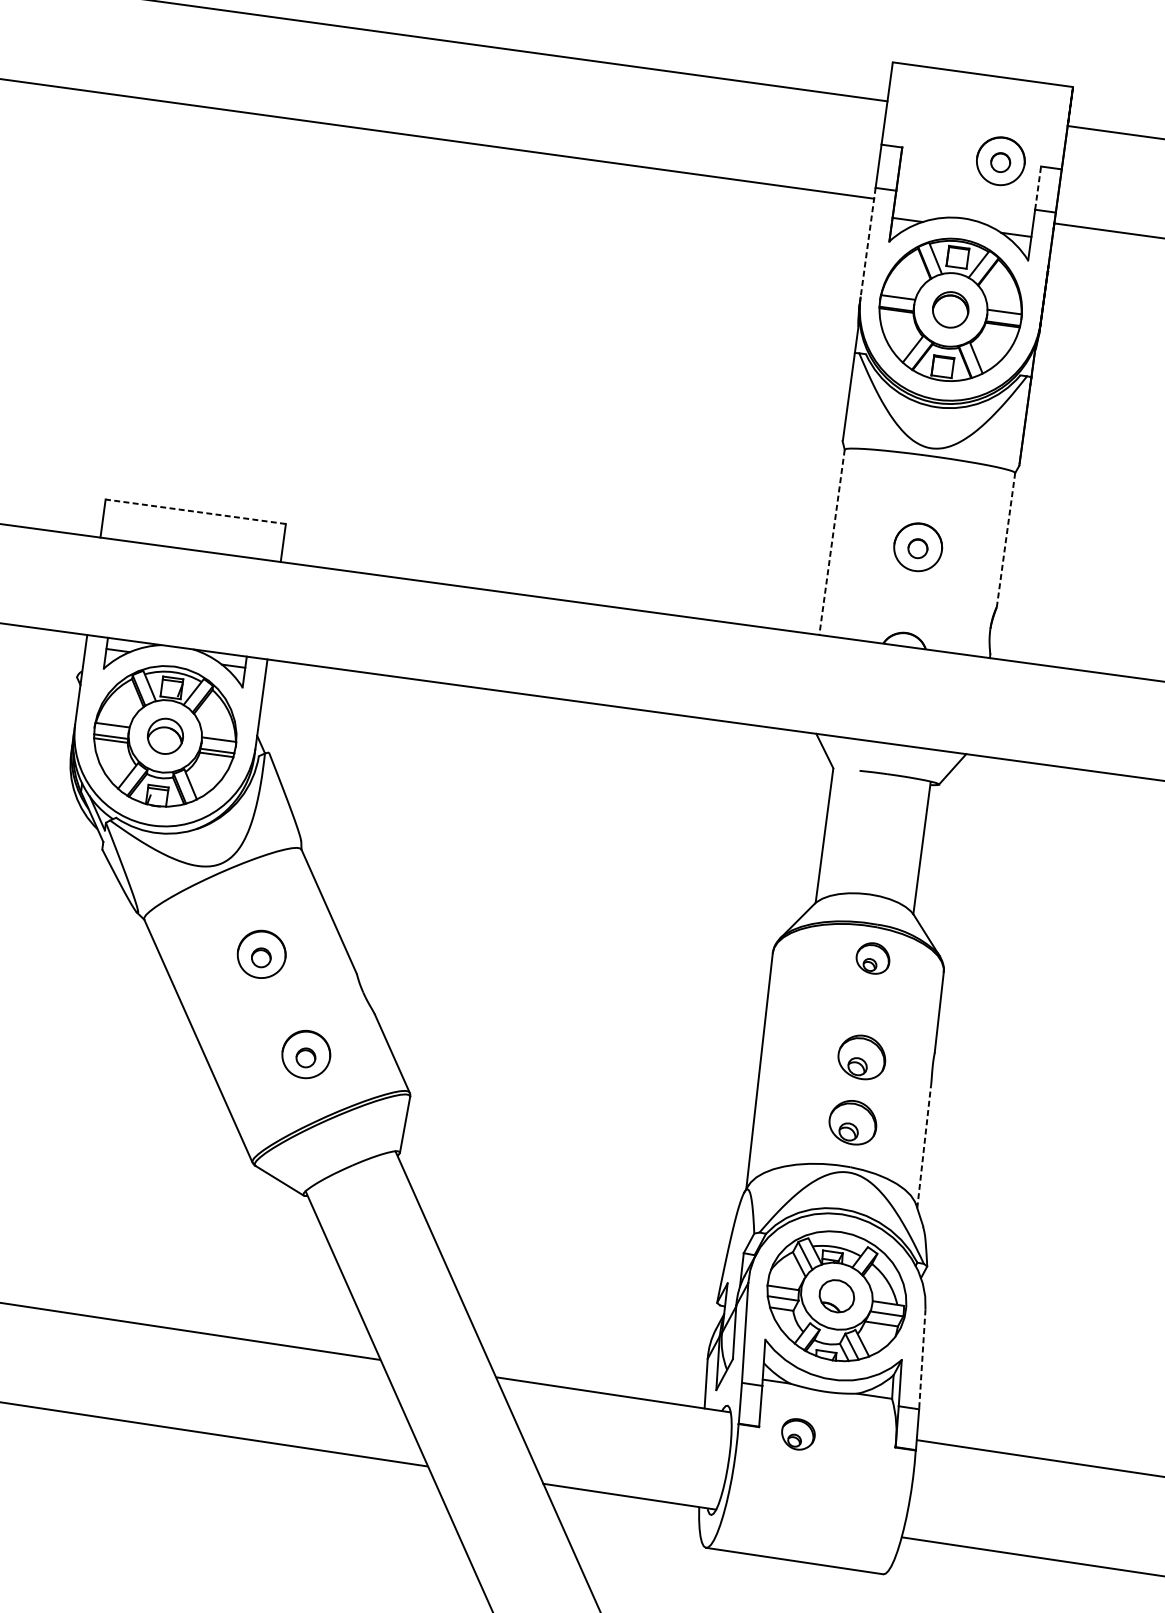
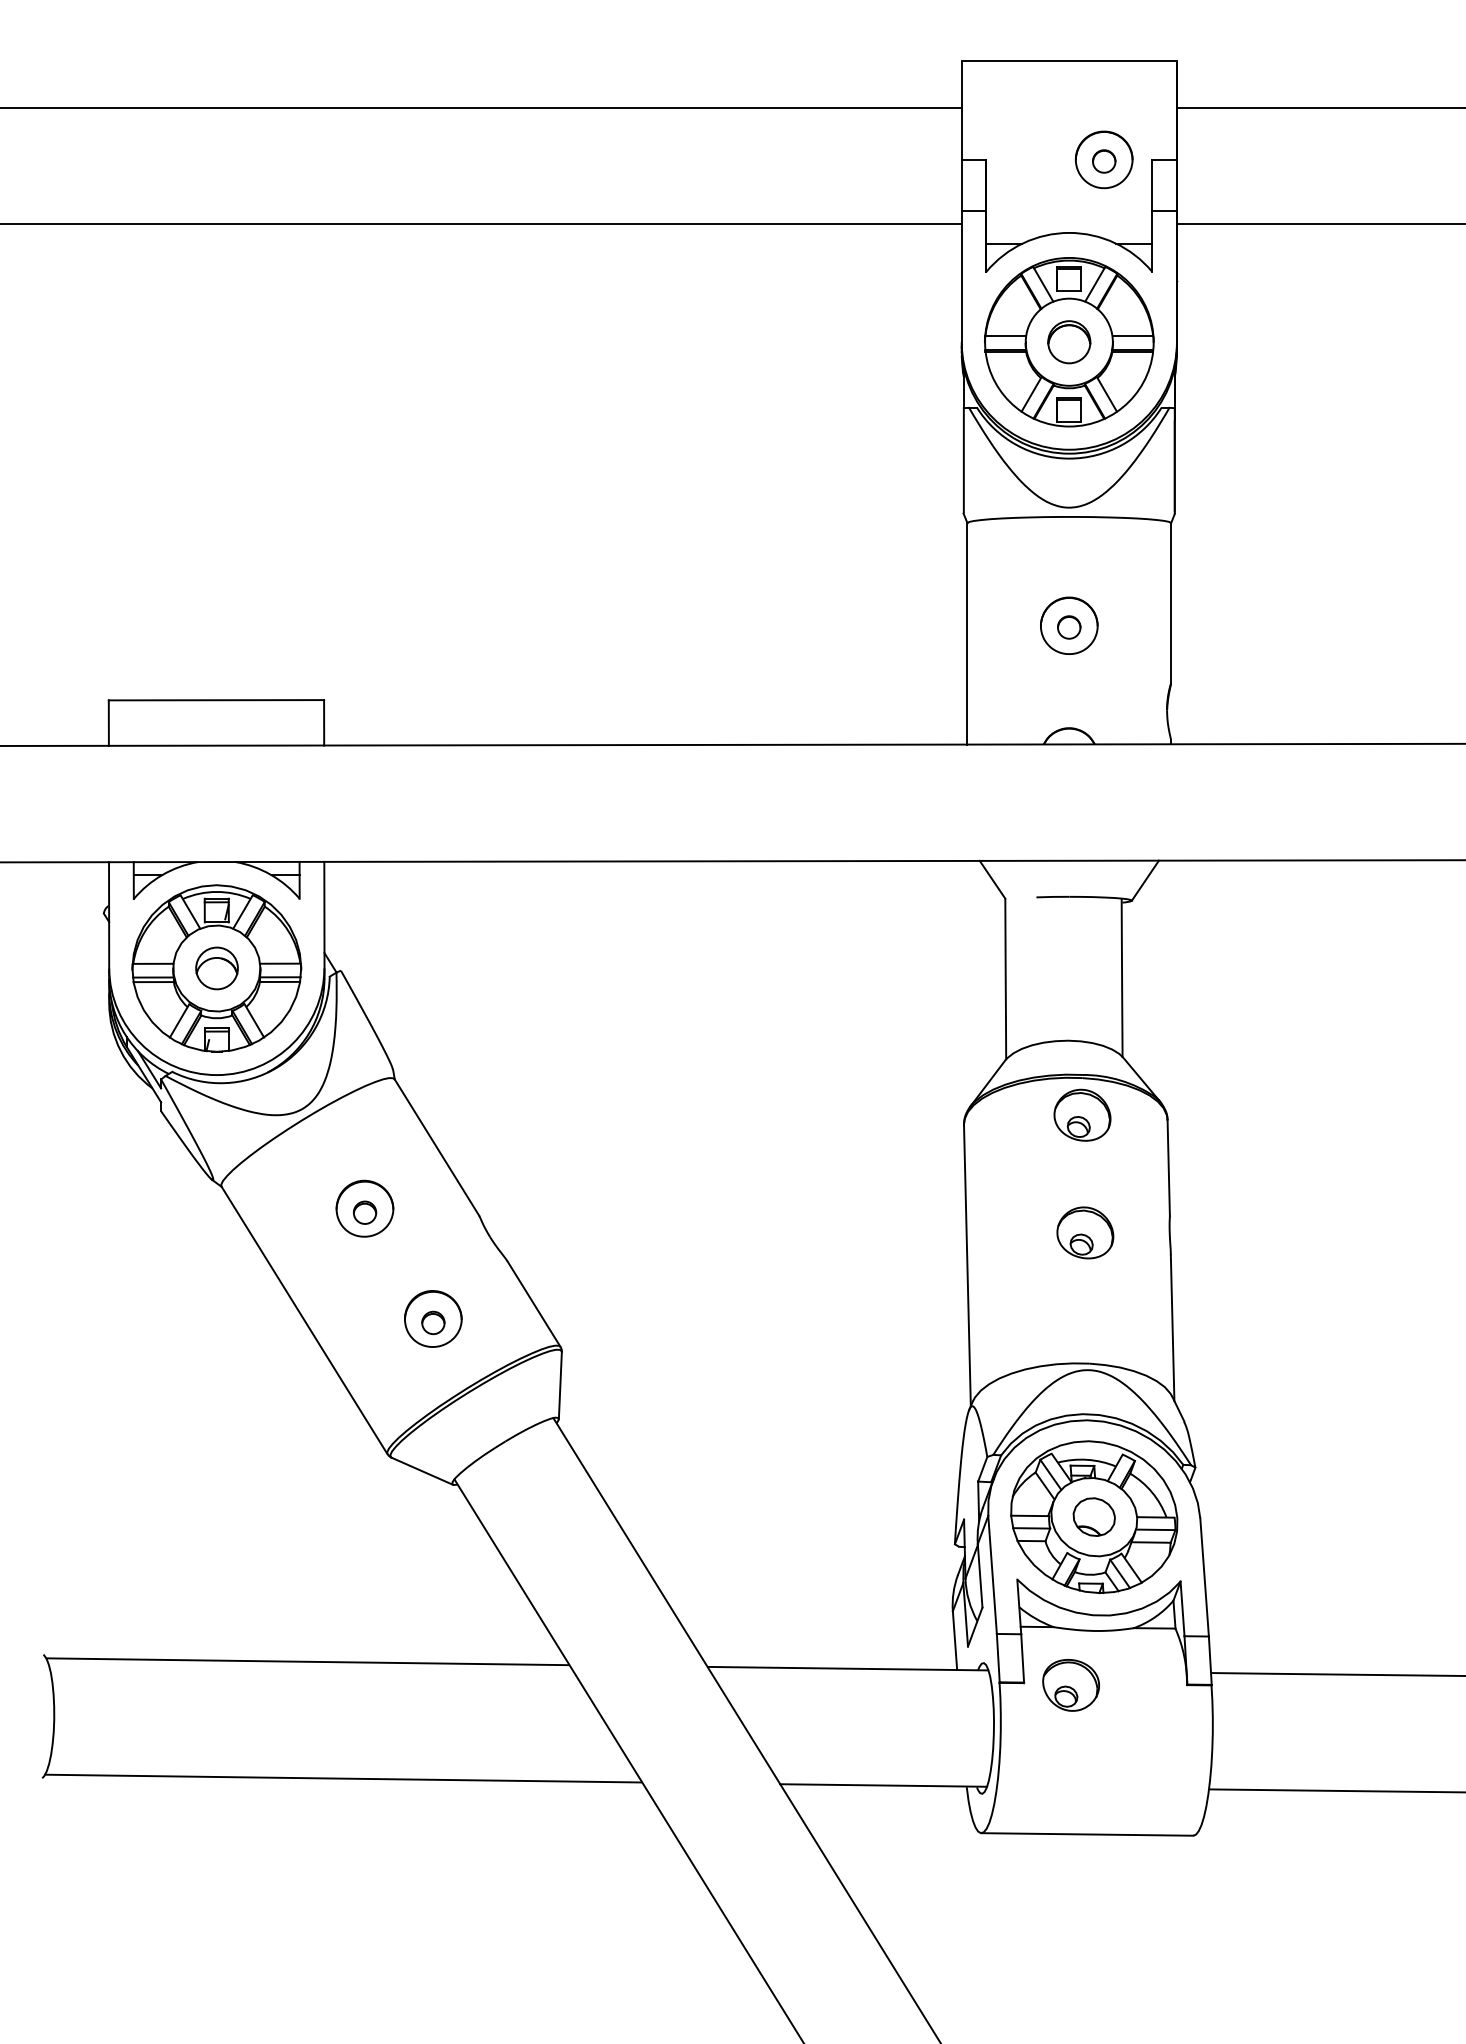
line: (1038, 188) -> (1152, 185), dashed -> solid
line: (867, 243) -> (961, 277), dashed -> solid
line: (195, 511) -> (216, 700), dashed -> solid
line: (1006, 540) -> (1171, 603), dashed -> solid
line: (832, 542) -> (967, 633), dashed -> solid
part: (873, 957) -> (1082, 1114), size x1.43
part: (853, 1122) -> (1085, 1310), removed
line: (924, 1147) -> (1172, 1328), dashed -> solid
line: (922, 1359) -> (1204, 1577), dashed -> solid
part: (798, 1434) -> (1071, 1685), size x1.43

